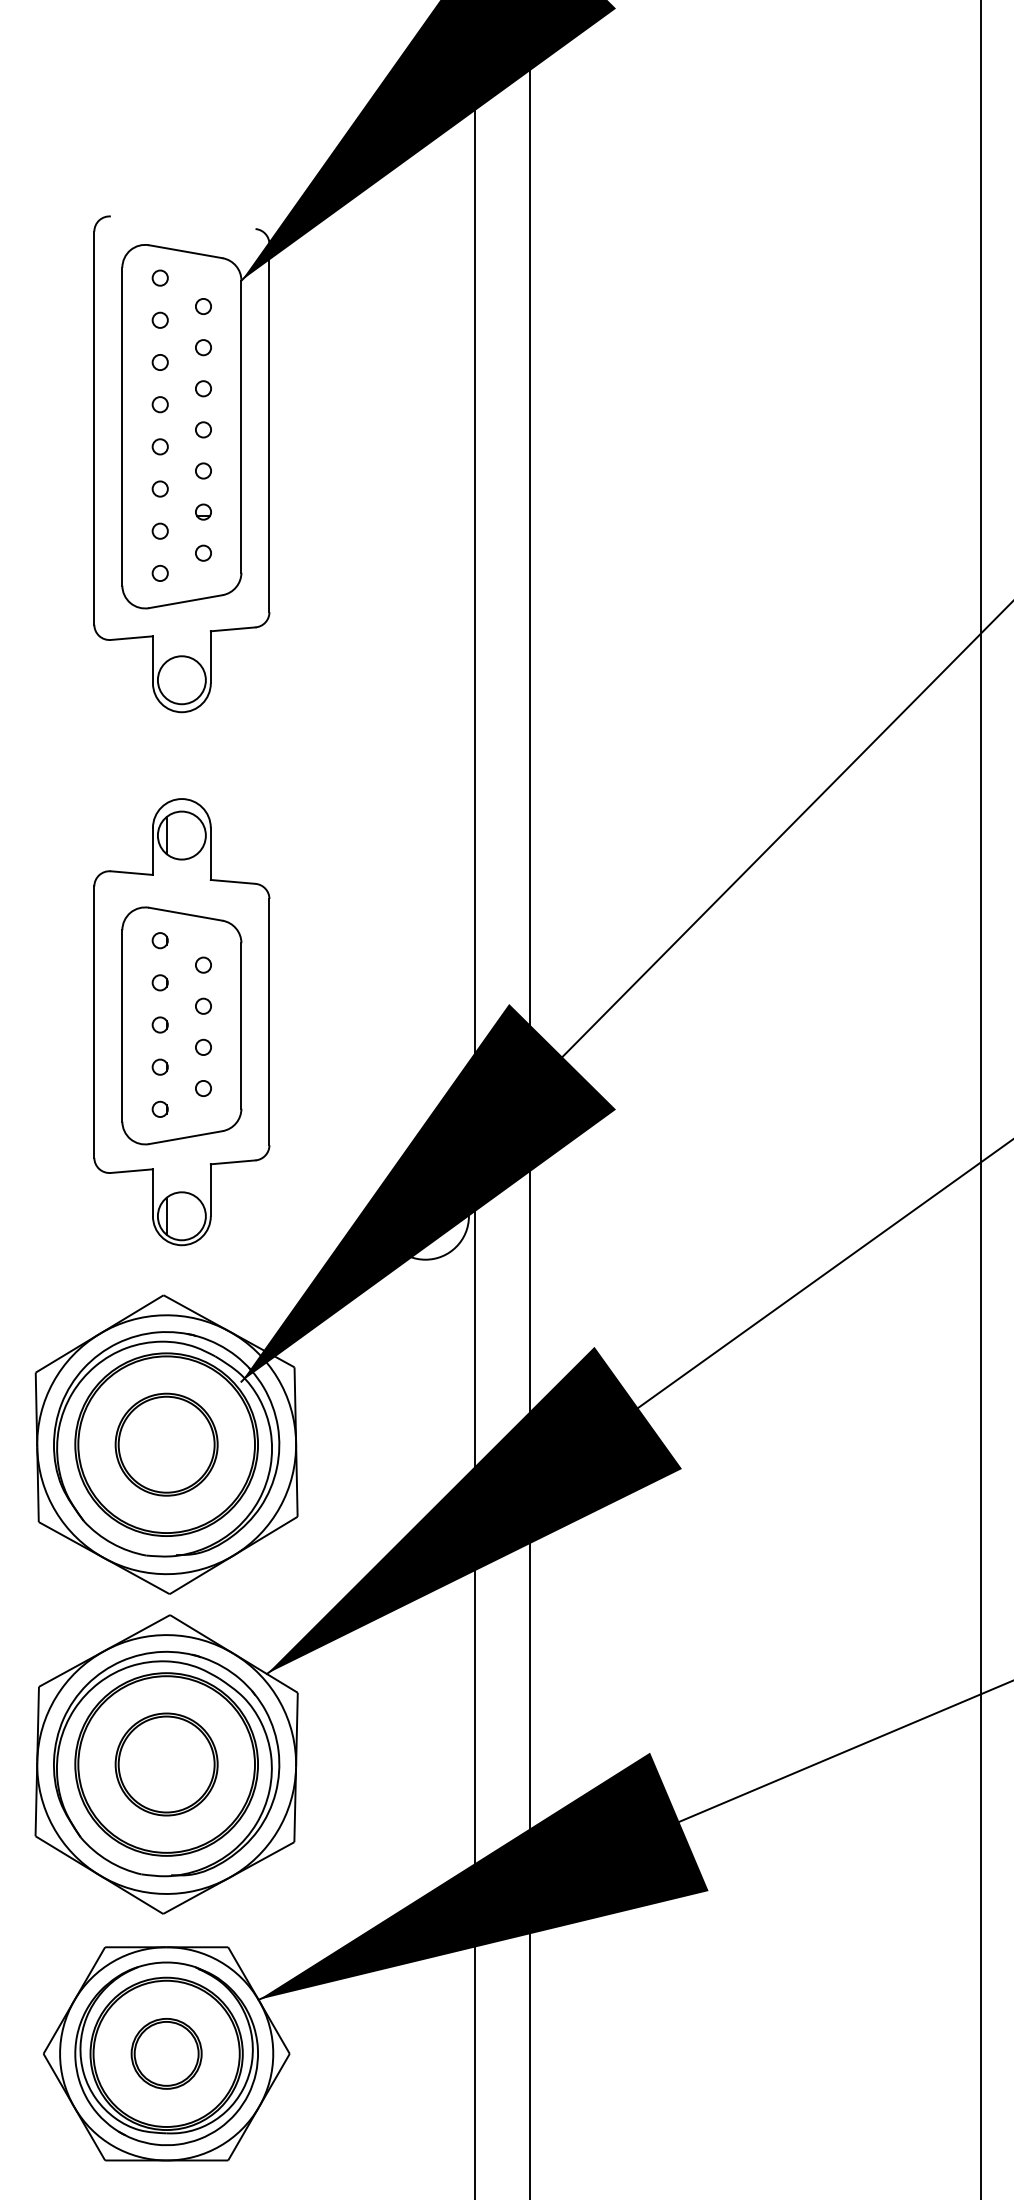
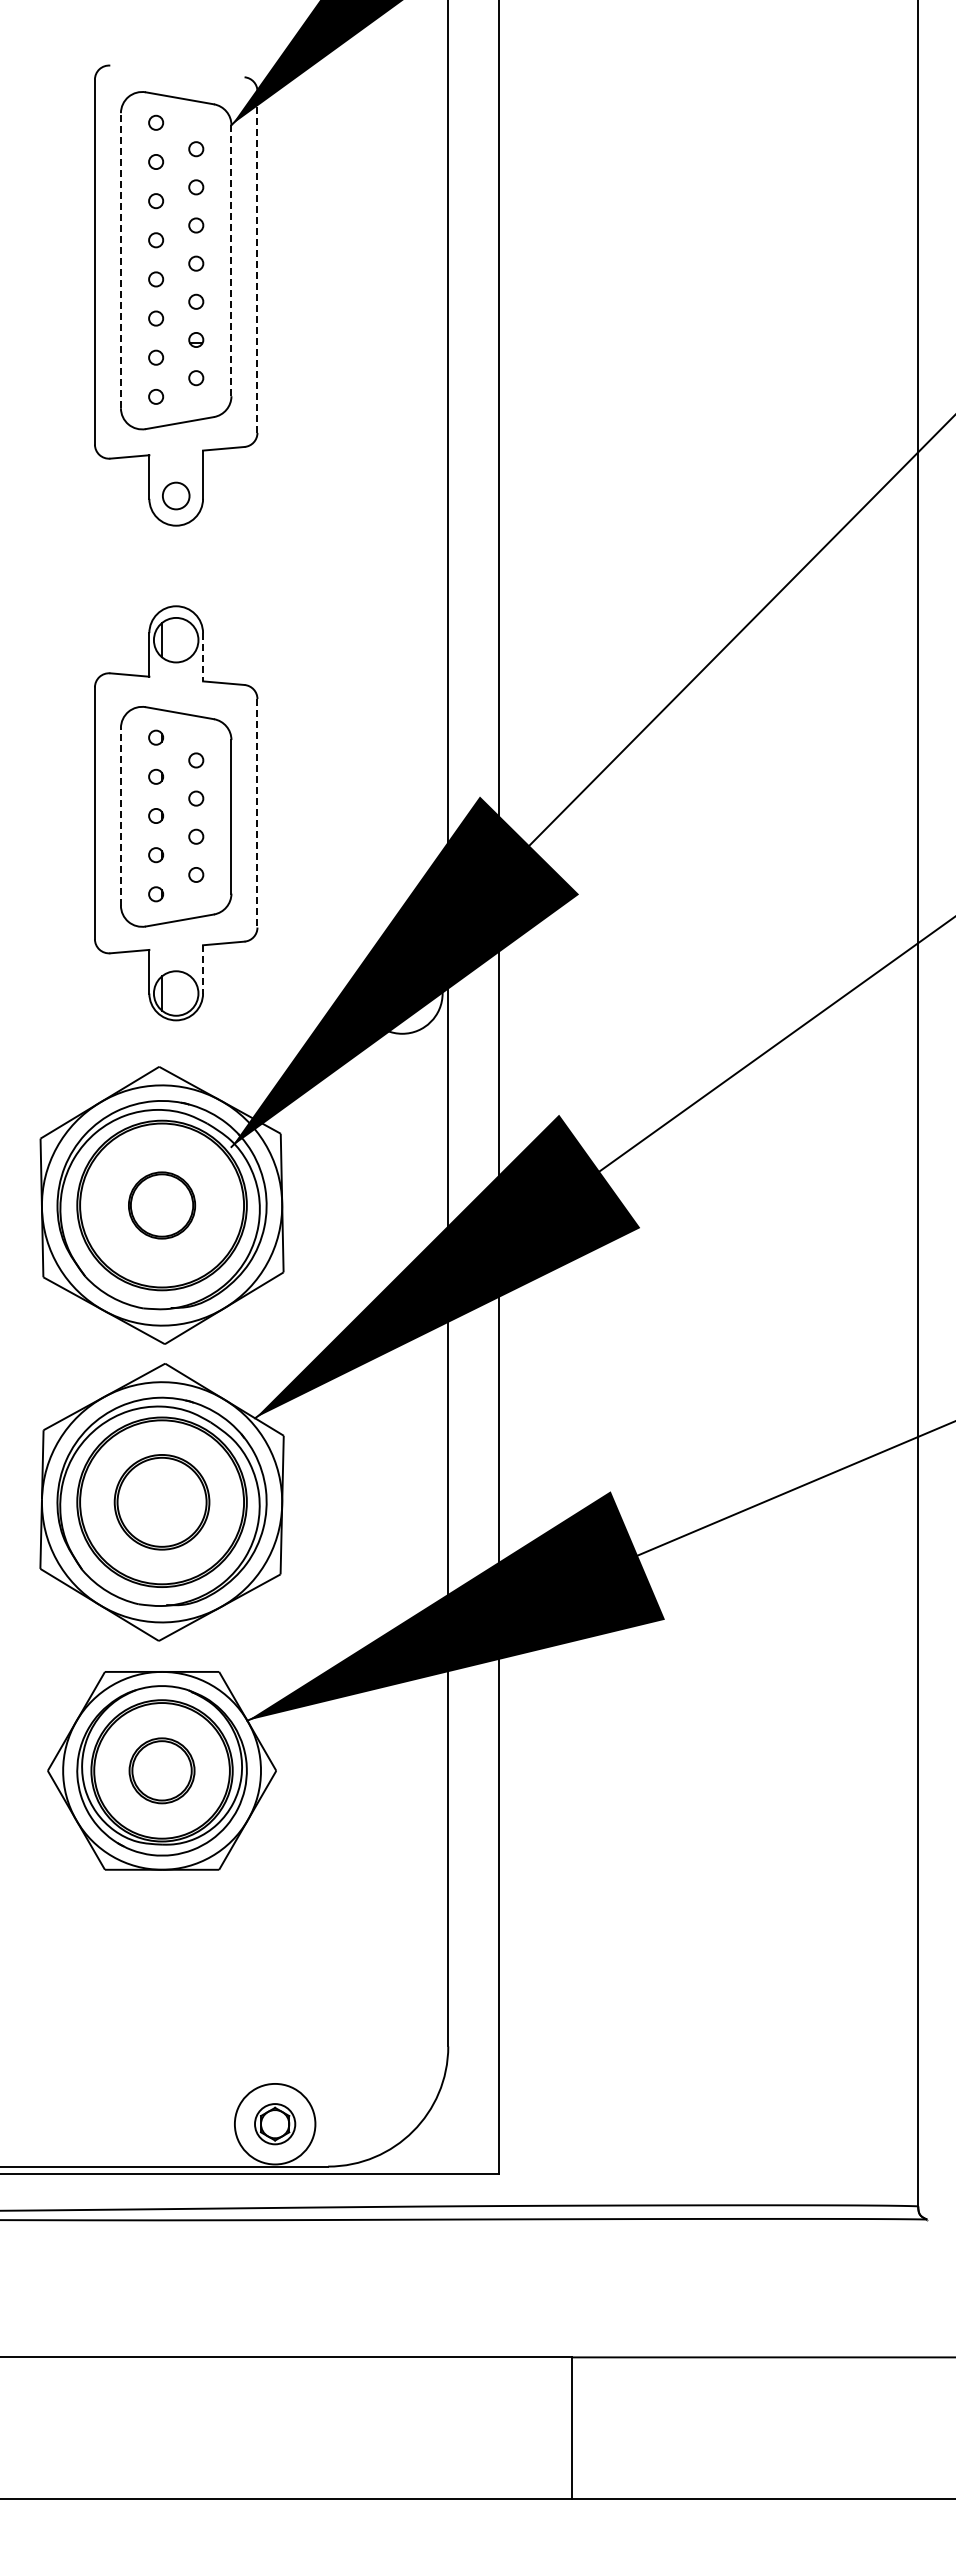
line: (121, 426) -> (120, 260), solid -> dashed
line: (241, 426) -> (231, 260), solid -> dashed
line: (269, 428) -> (257, 262), solid -> dashed
circle: (181, 679) -> (175, 495), size x0.6
line: (211, 854) -> (203, 657), solid -> dashed
line: (269, 1022) -> (257, 813), solid -> dashed
line: (121, 1025) -> (120, 816), solid -> dashed
line: (211, 1190) -> (203, 969), solid -> dashed
part: (166, 1444) -> (161, 1205), size x0.7

